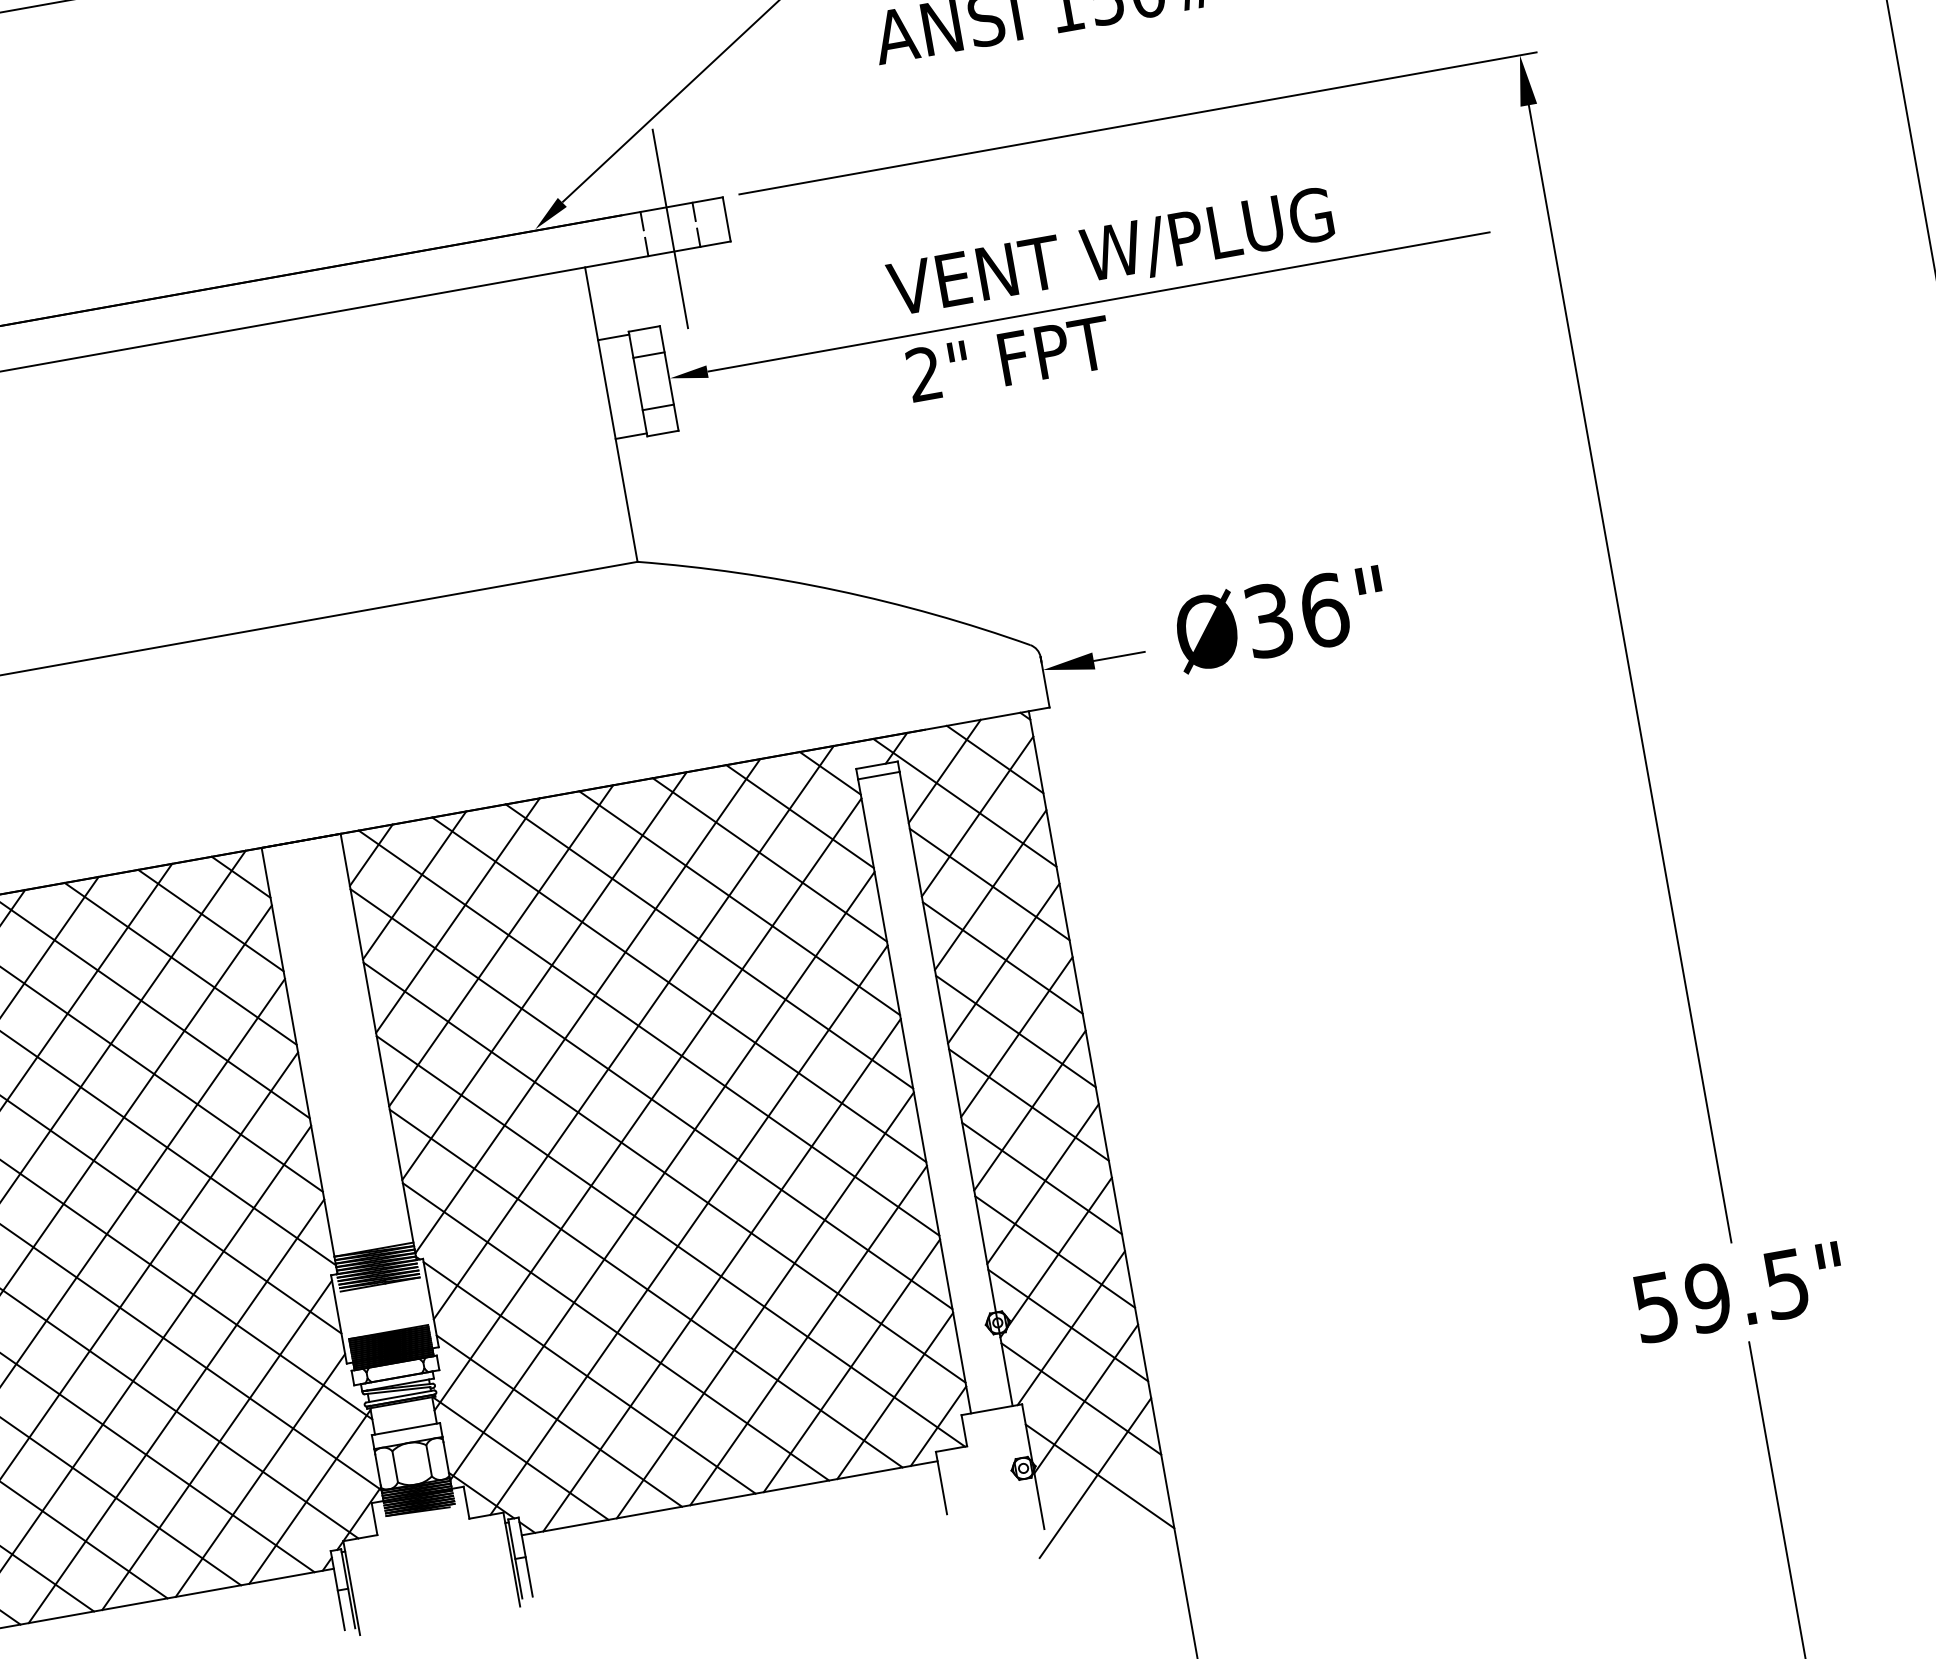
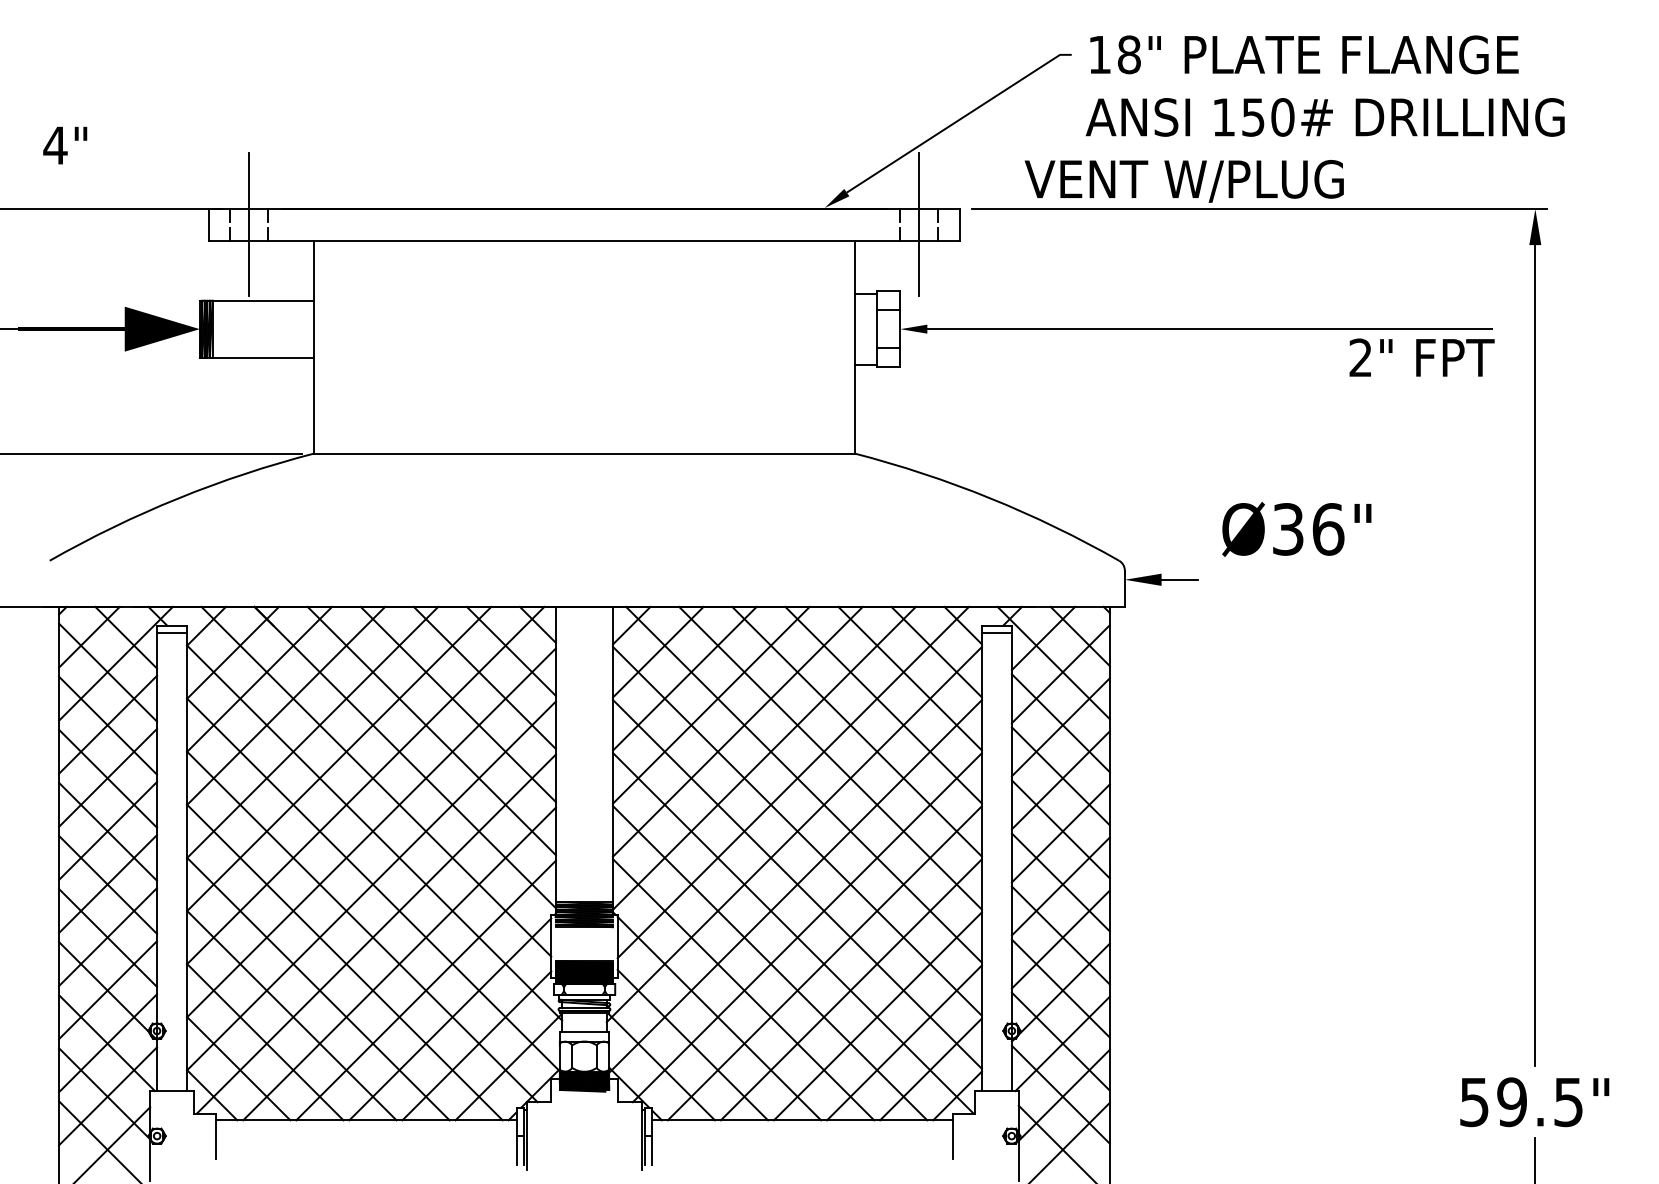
text: (1109, 254) -> (1183, 181), moved
text: (1008, 358) -> (1421, 357), moved
text: (1280, 618) -> (1296, 529), moved

